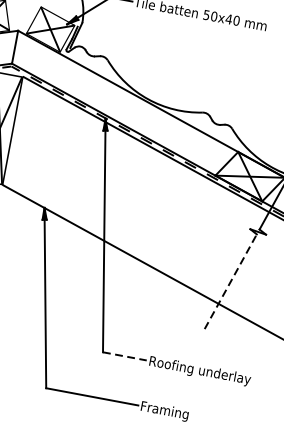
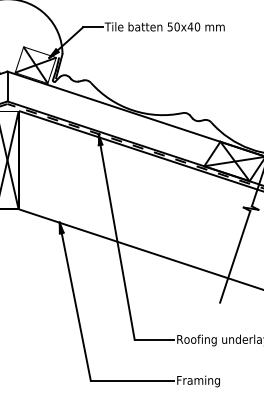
line: (231, 281) -> (235, 256), dashed -> solid
line: (124, 356) -> (154, 339), dashed -> solid

